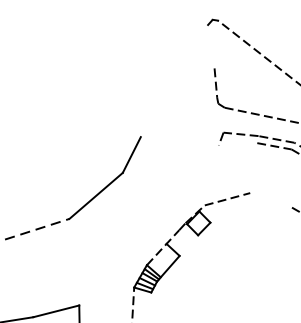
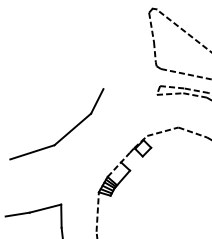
line: (210, 47) -> (151, 27), added
line: (237, 143) -> (169, 93), added
line: (270, 200) -> (192, 132), added
line: (37, 229) -> (32, 152), dashed -> solid

